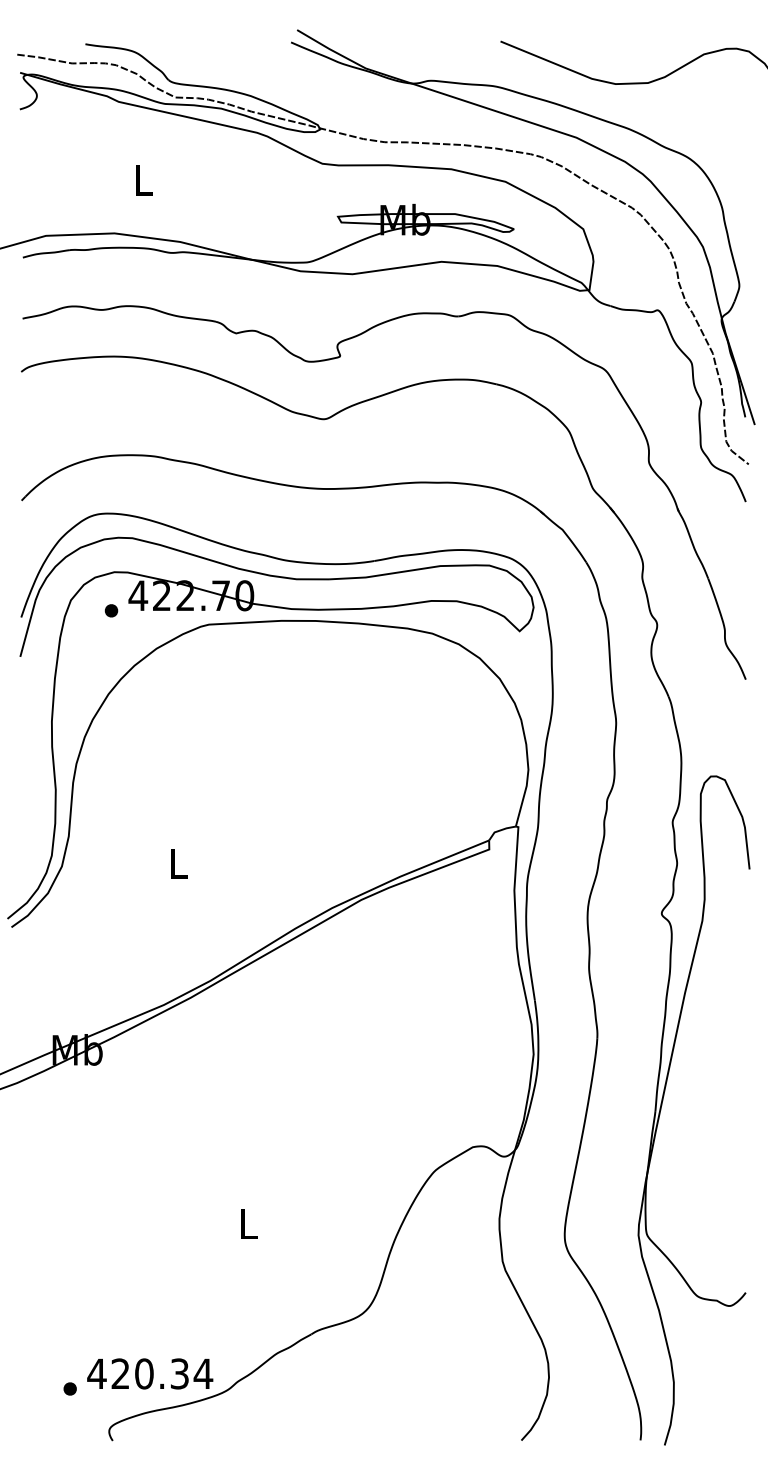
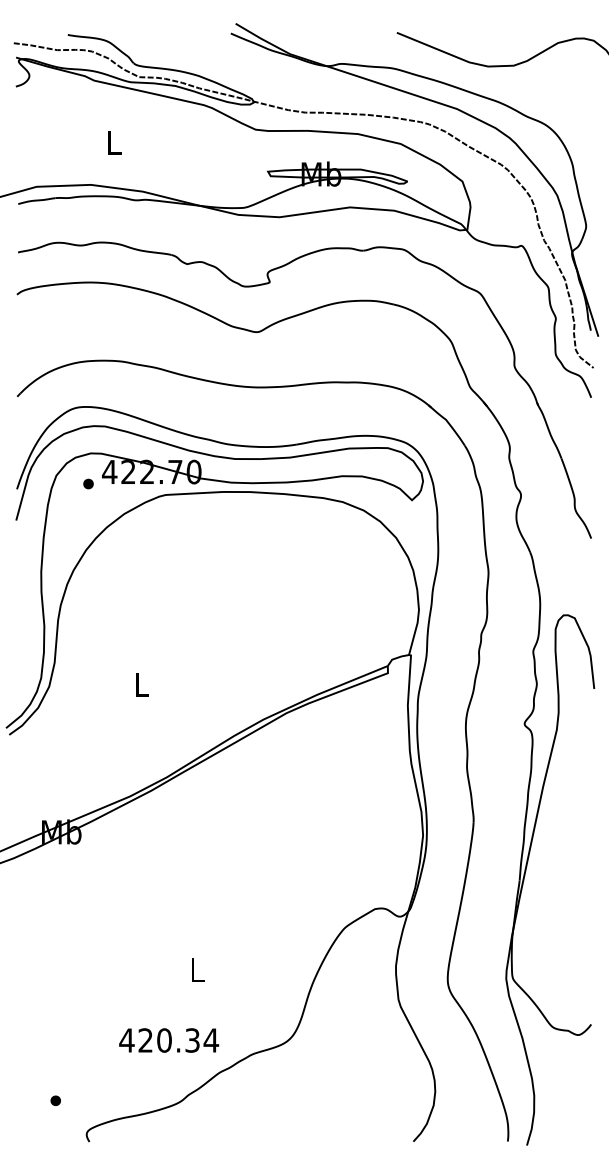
text: (150, 1373) -> (169, 1040), moved

